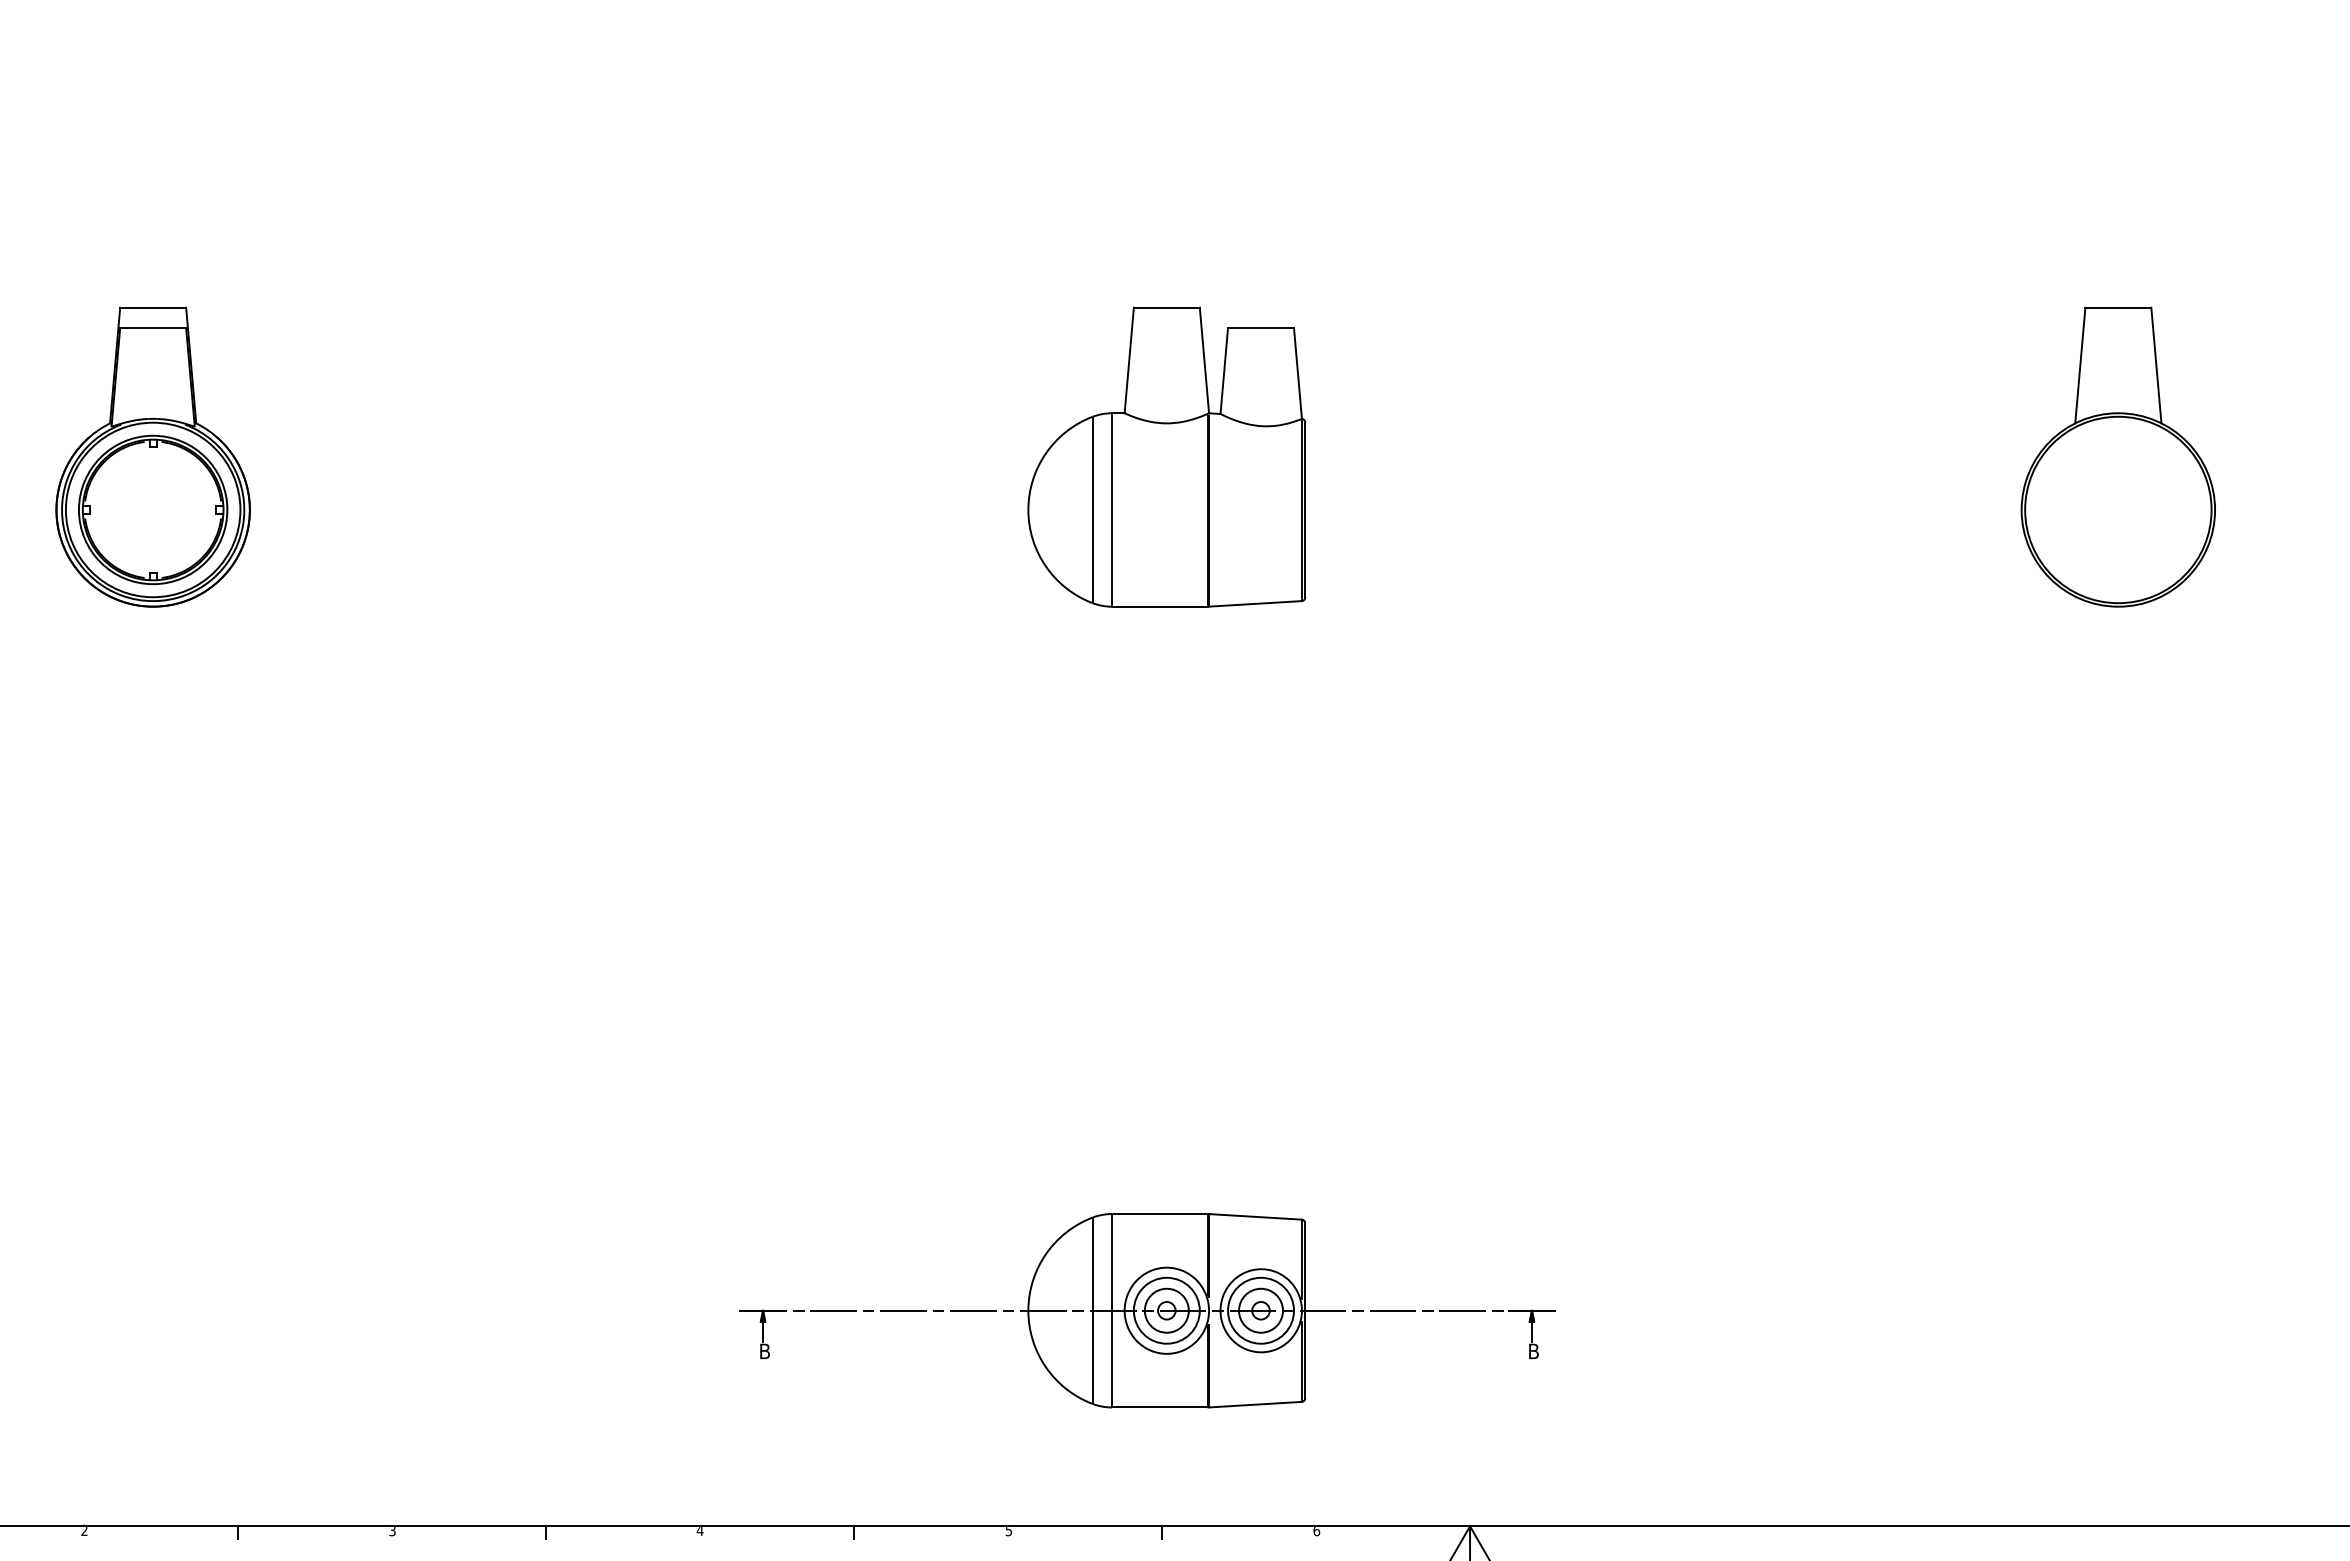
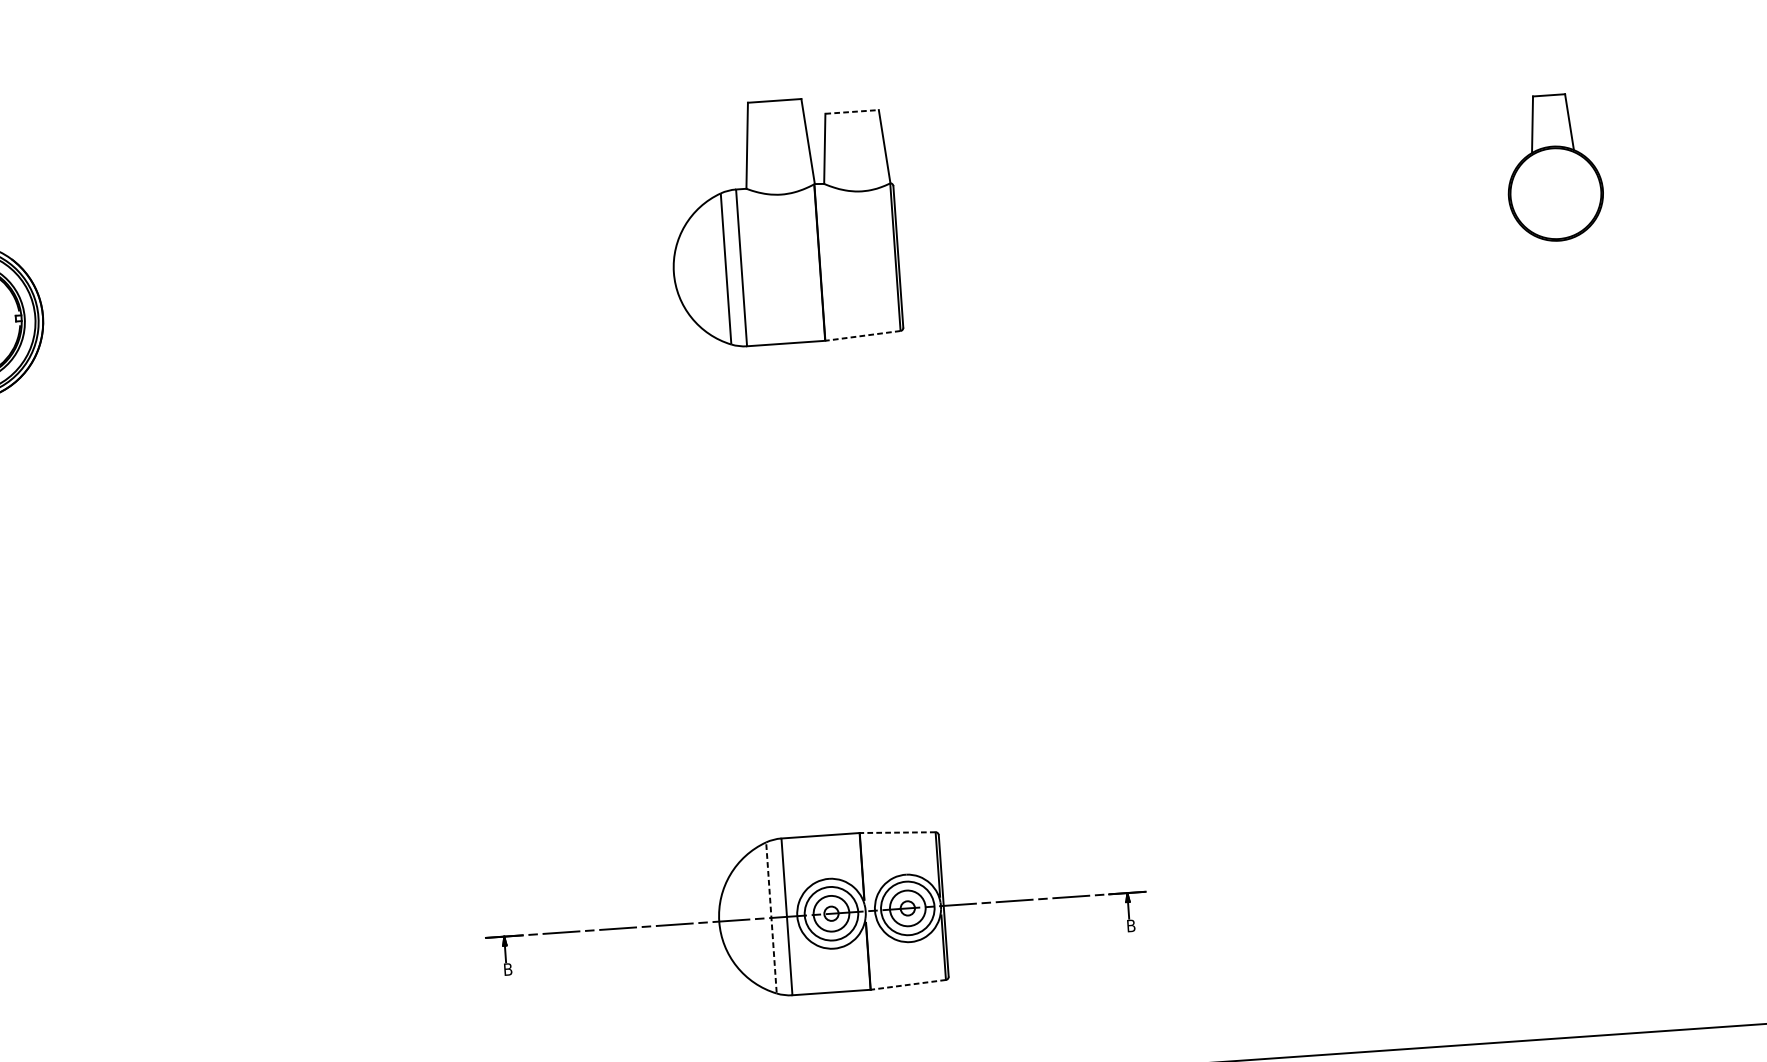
line: (1261, 327) -> (852, 111), solid -> dashed
part: (2117, 456) -> (1553, 167), size x0.6
line: (1255, 603) -> (863, 335), solid -> dashed
line: (1255, 1216) -> (898, 832), solid -> dashed
line: (1092, 1310) -> (771, 917), solid -> dashed
line: (1255, 1404) -> (908, 984), solid -> dashed

